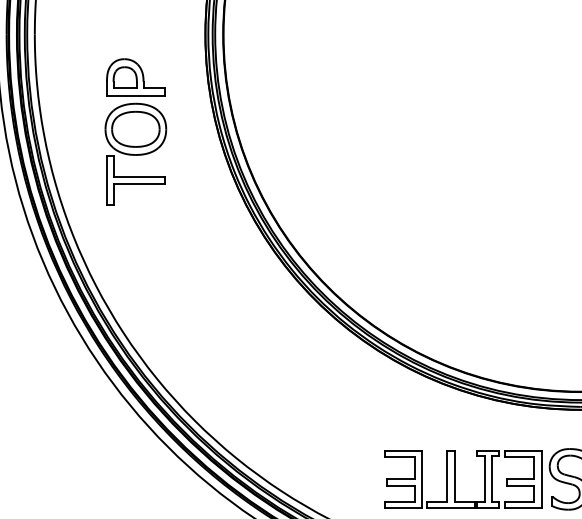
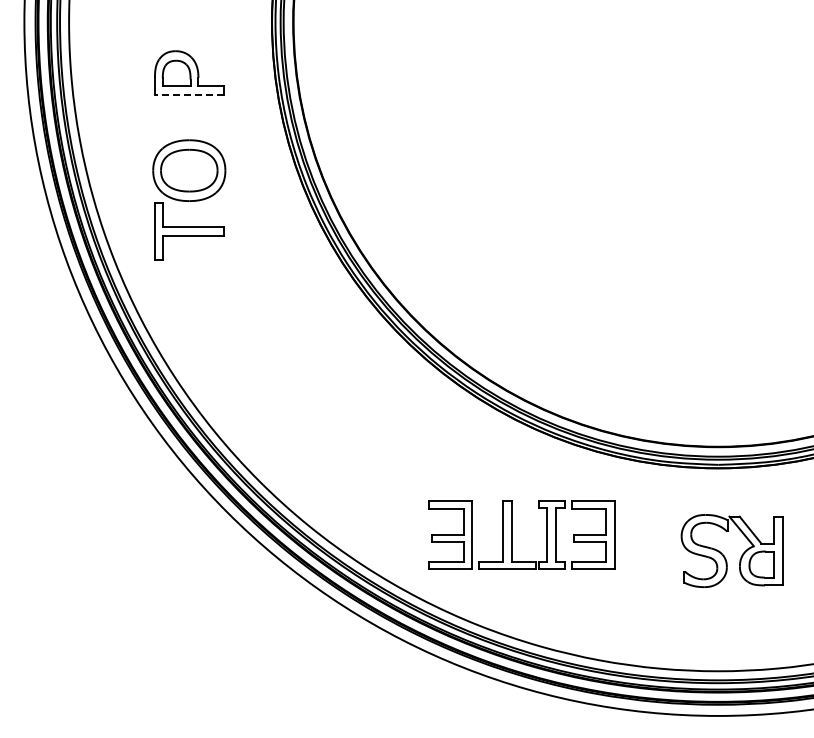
line: (135, 95) -> (188, 94), solid -> dashed
part: (136, 153) -> (189, 199), moved
part: (455, 478) -> (512, 534), moved

